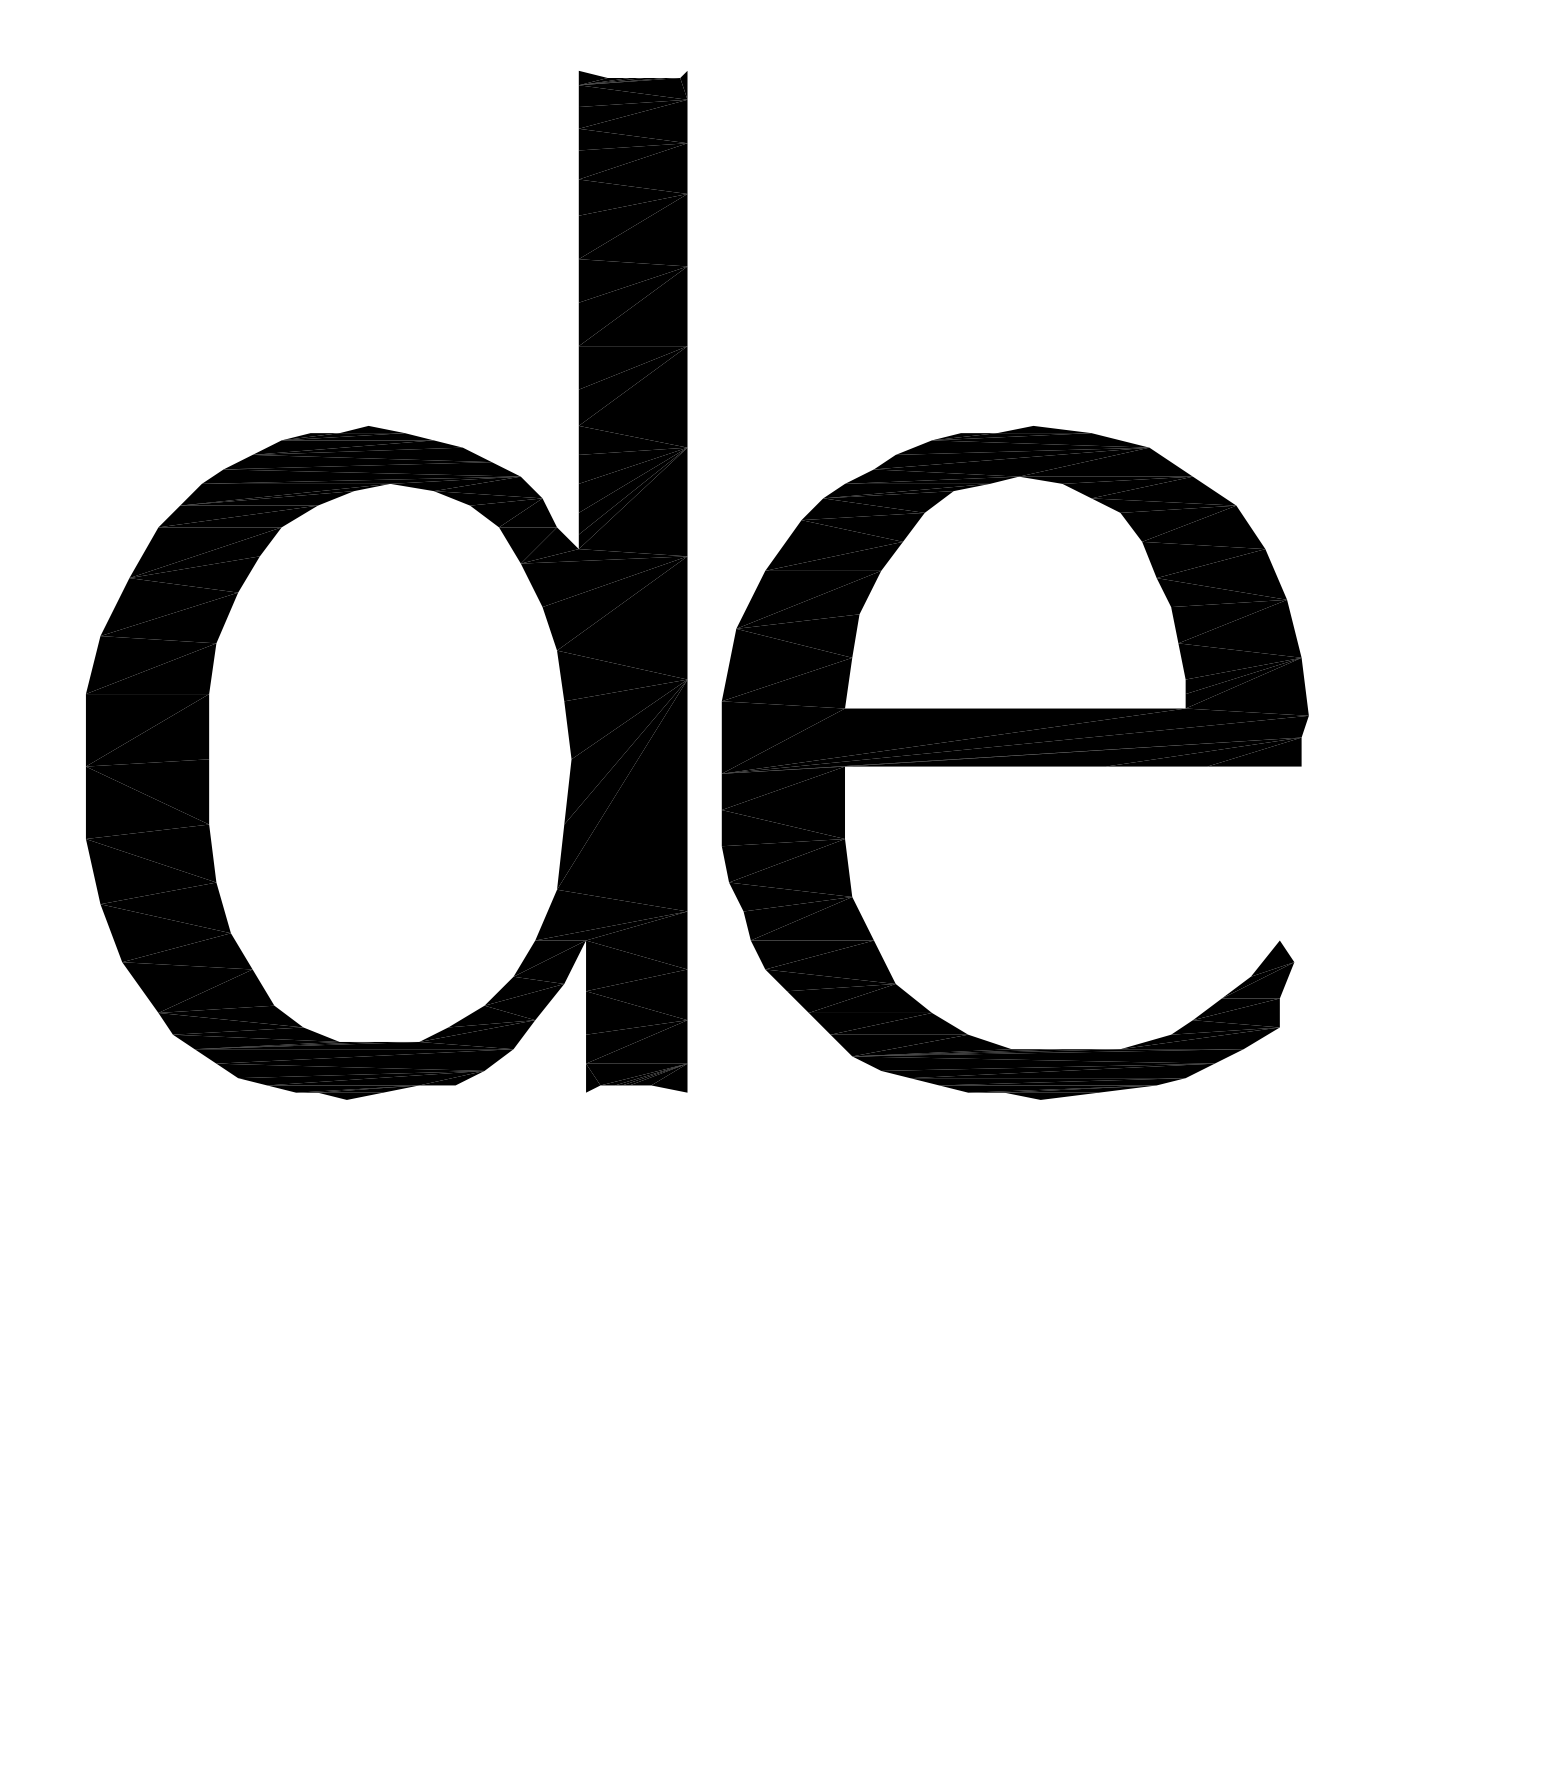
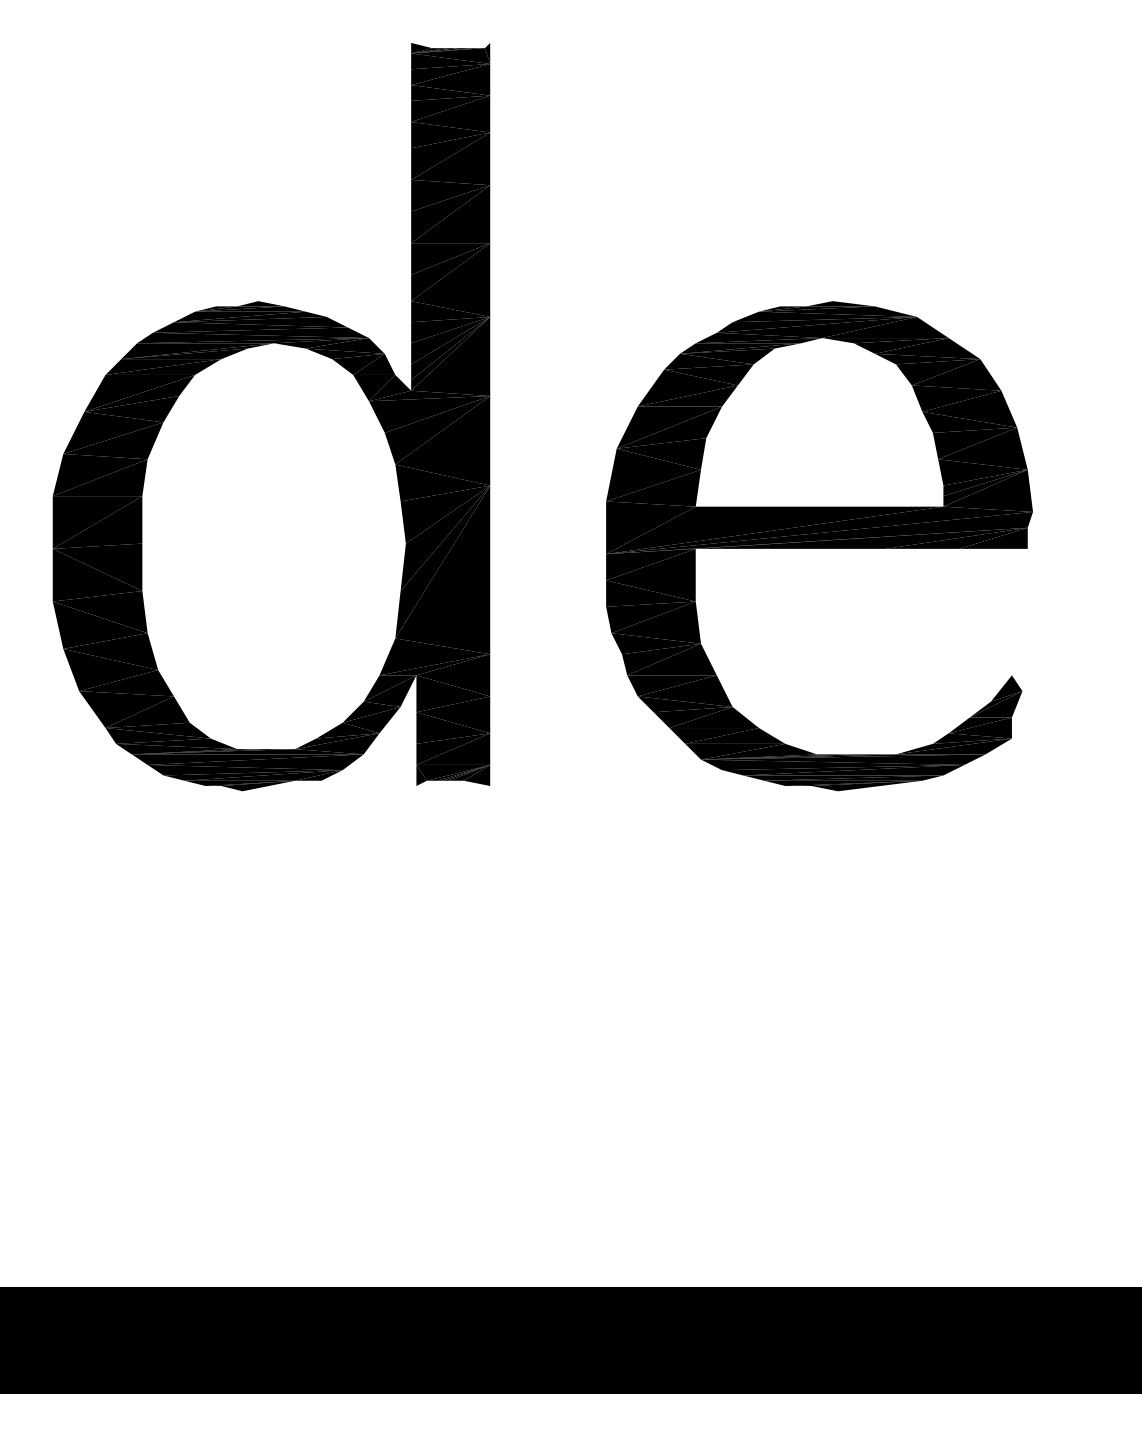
part: (1015, 763) -> (819, 546), moved

